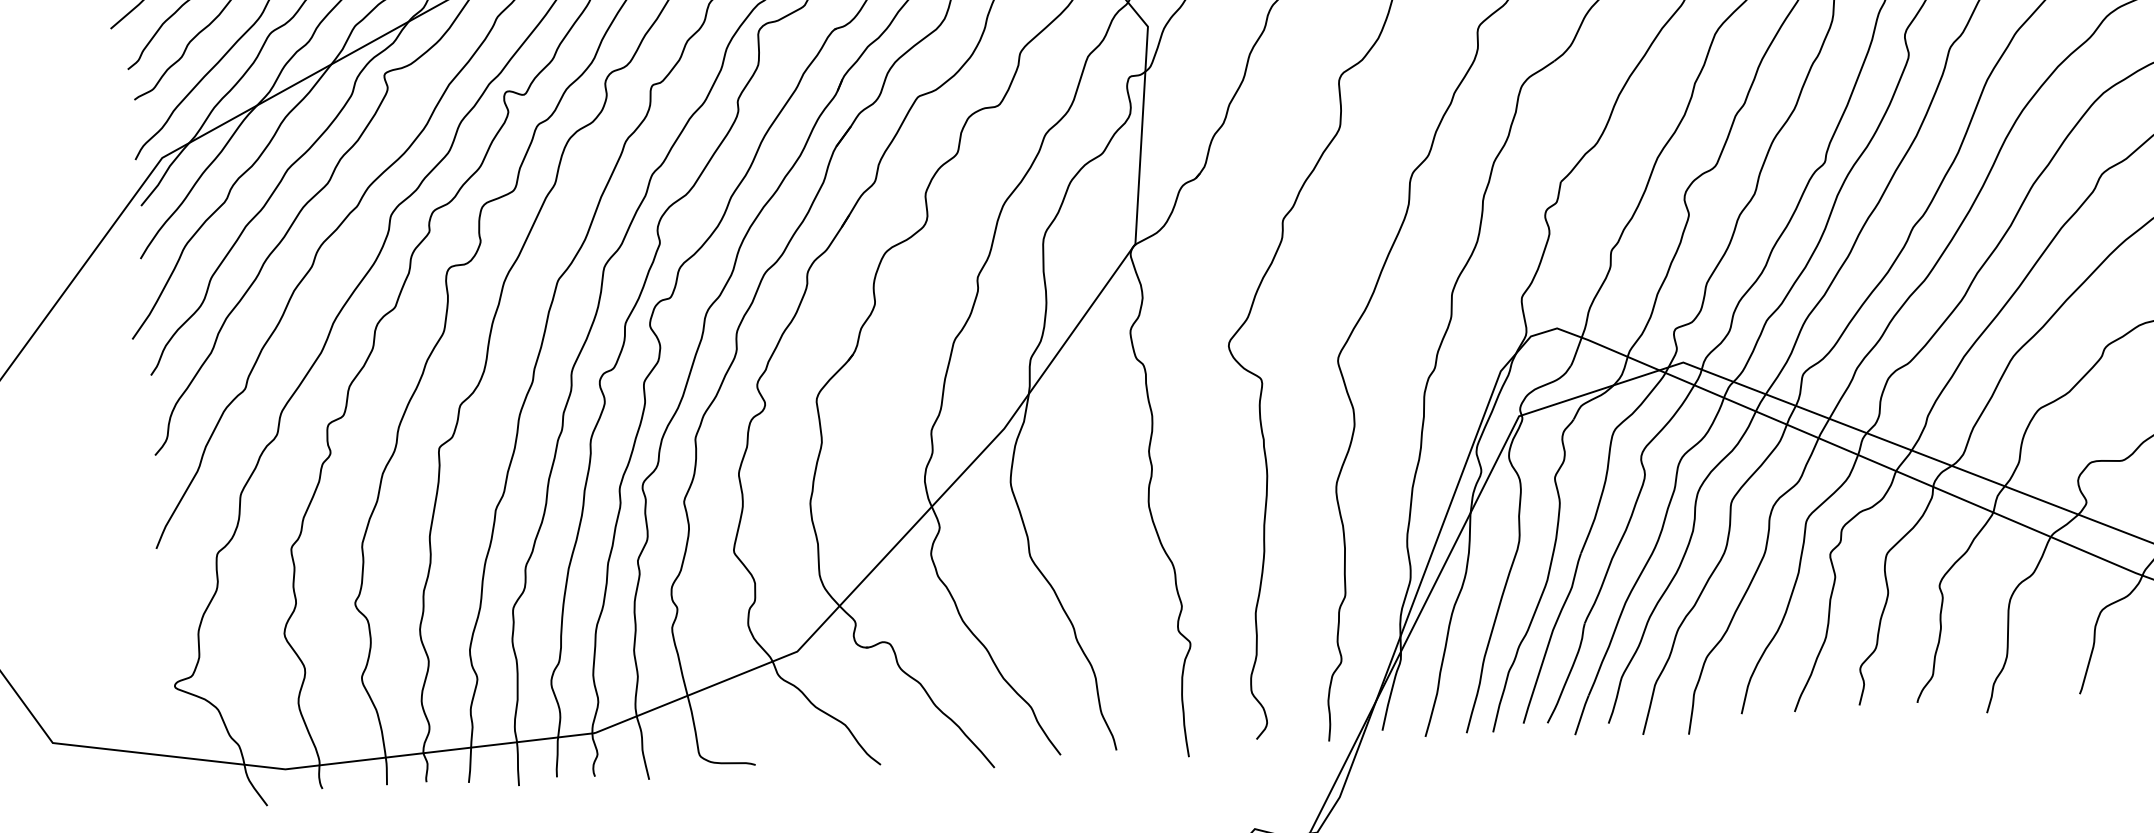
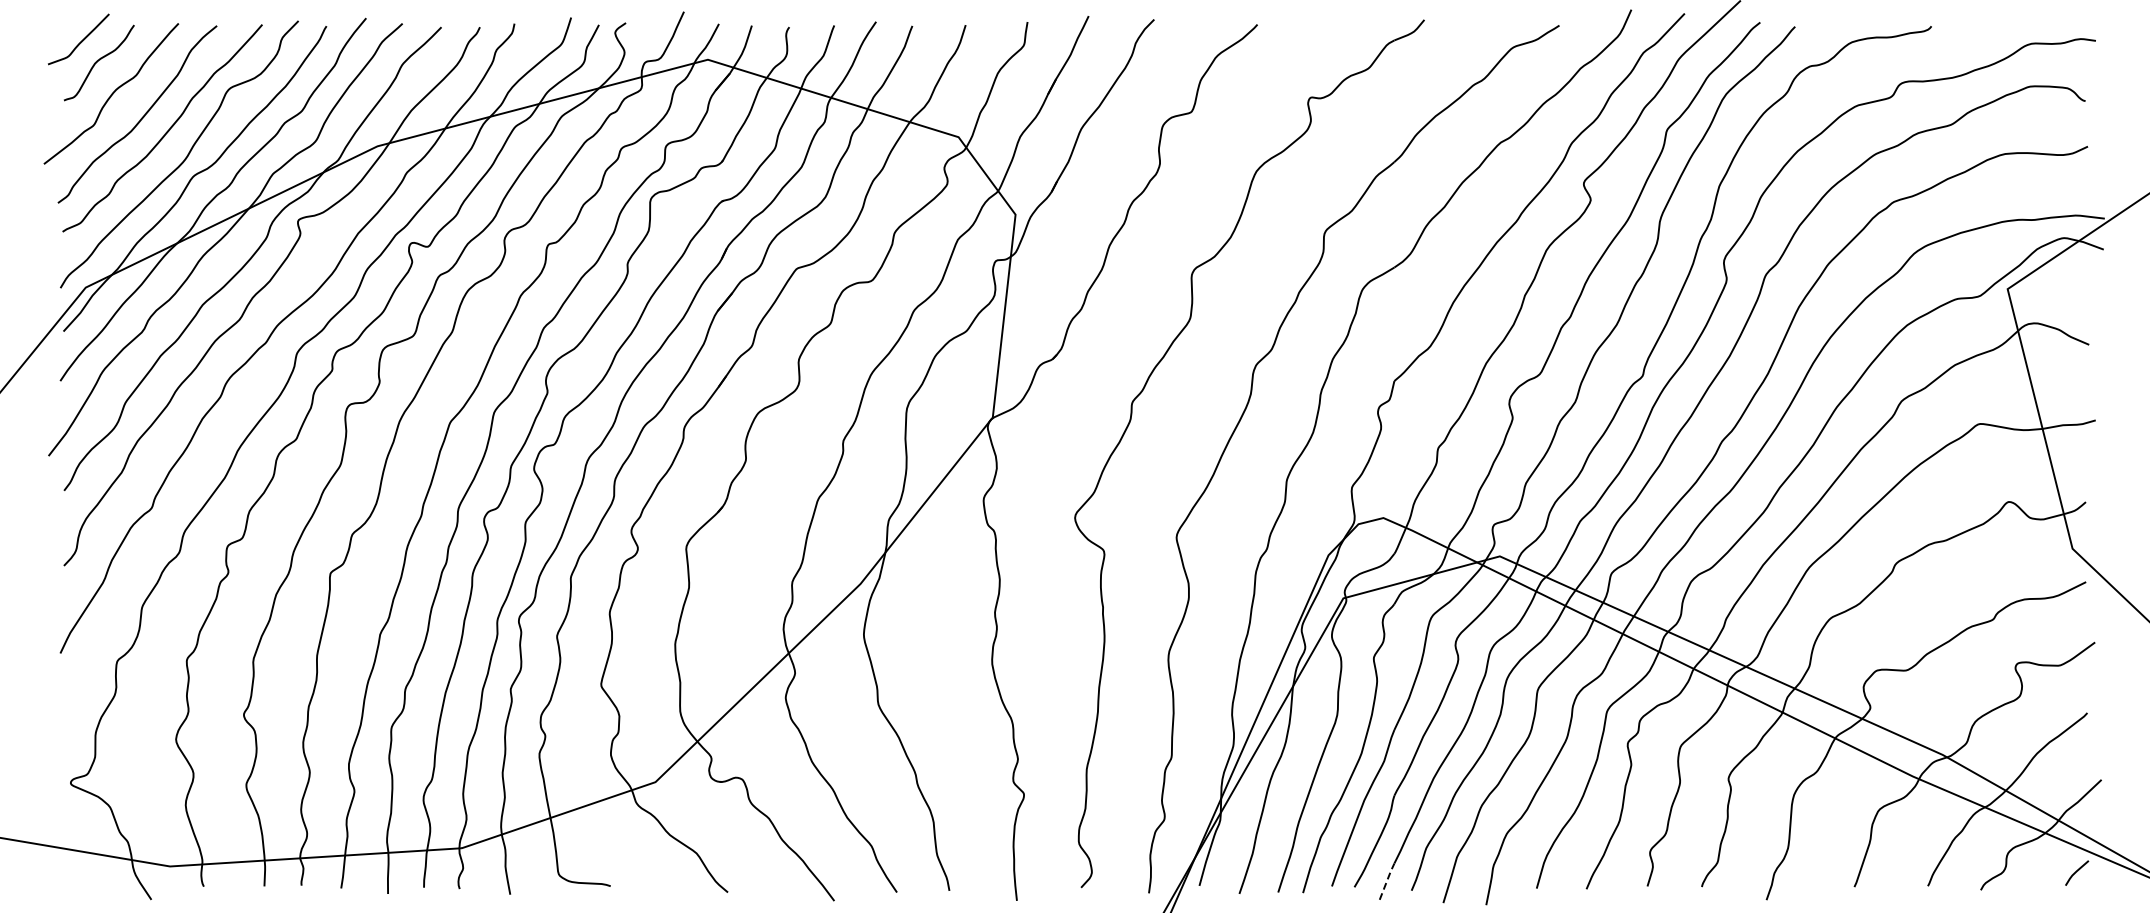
line: (1582, 714) -> (1387, 880), solid -> dashed

